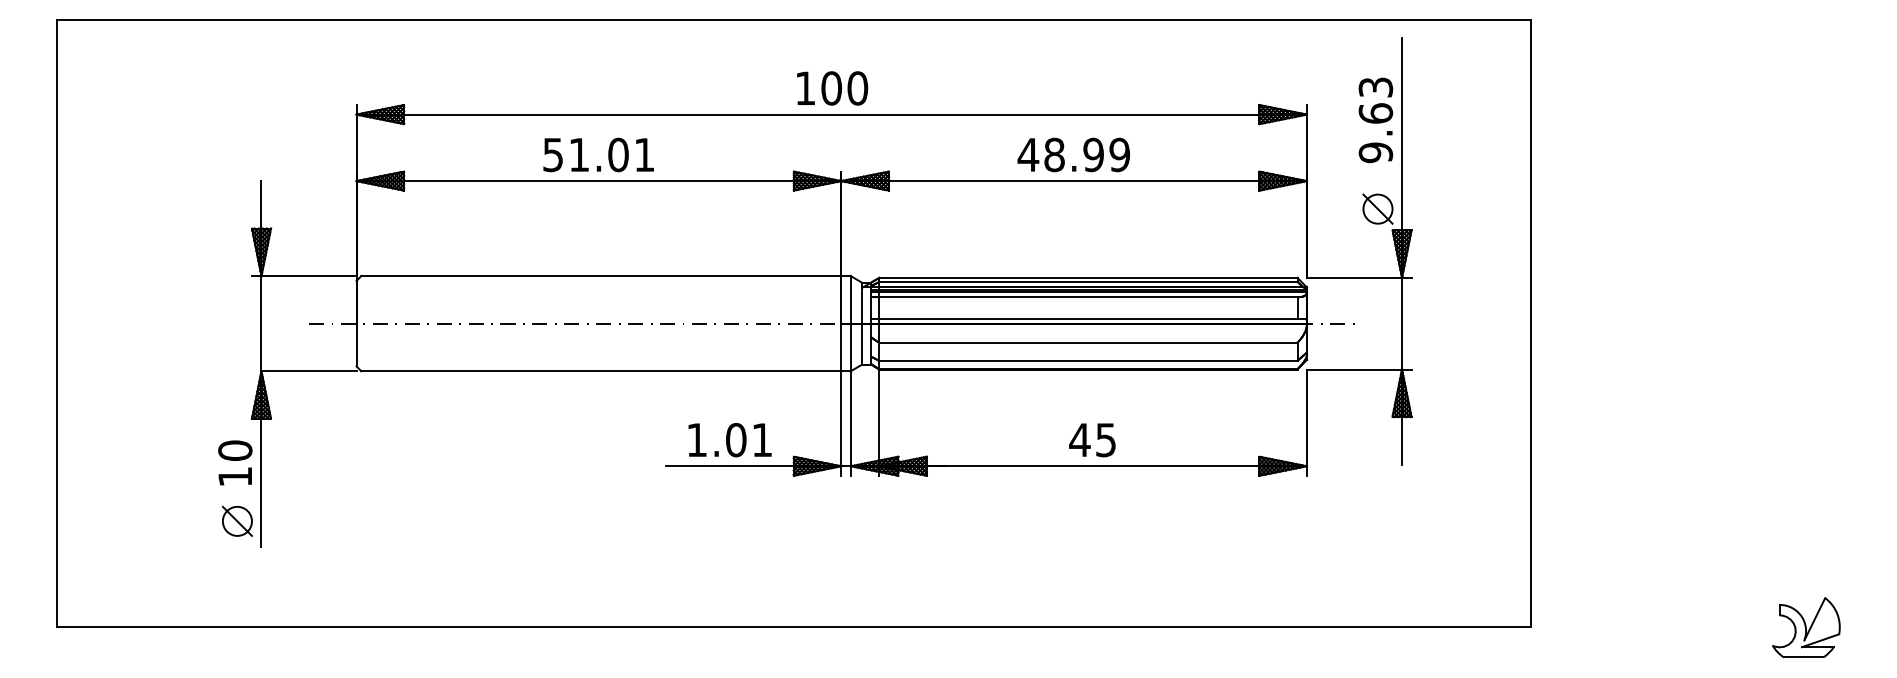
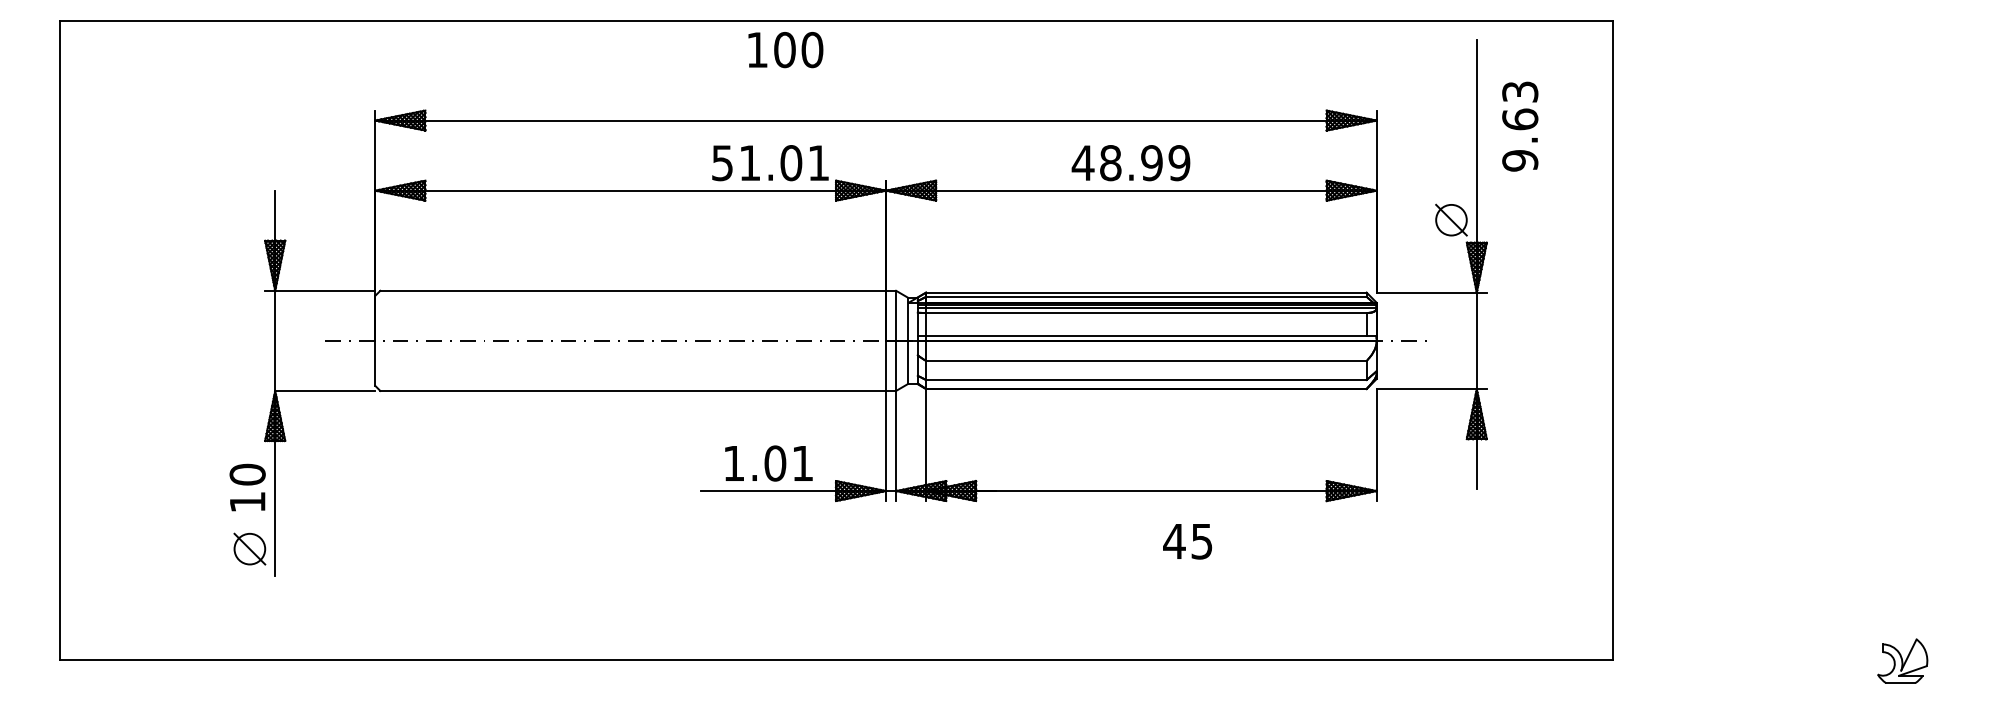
text: (832, 88) -> (785, 50), moved
text: (1376, 120) -> (1520, 126), moved
text: (598, 155) -> (770, 163), moved
text: (1092, 440) -> (1187, 541), moved
part: (1806, 628) -> (1902, 661), size x0.7

